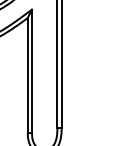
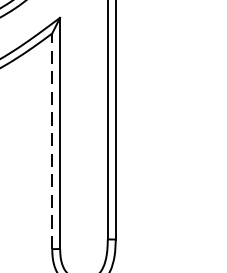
line: (27, 75) -> (51, 141), solid -> dashed

